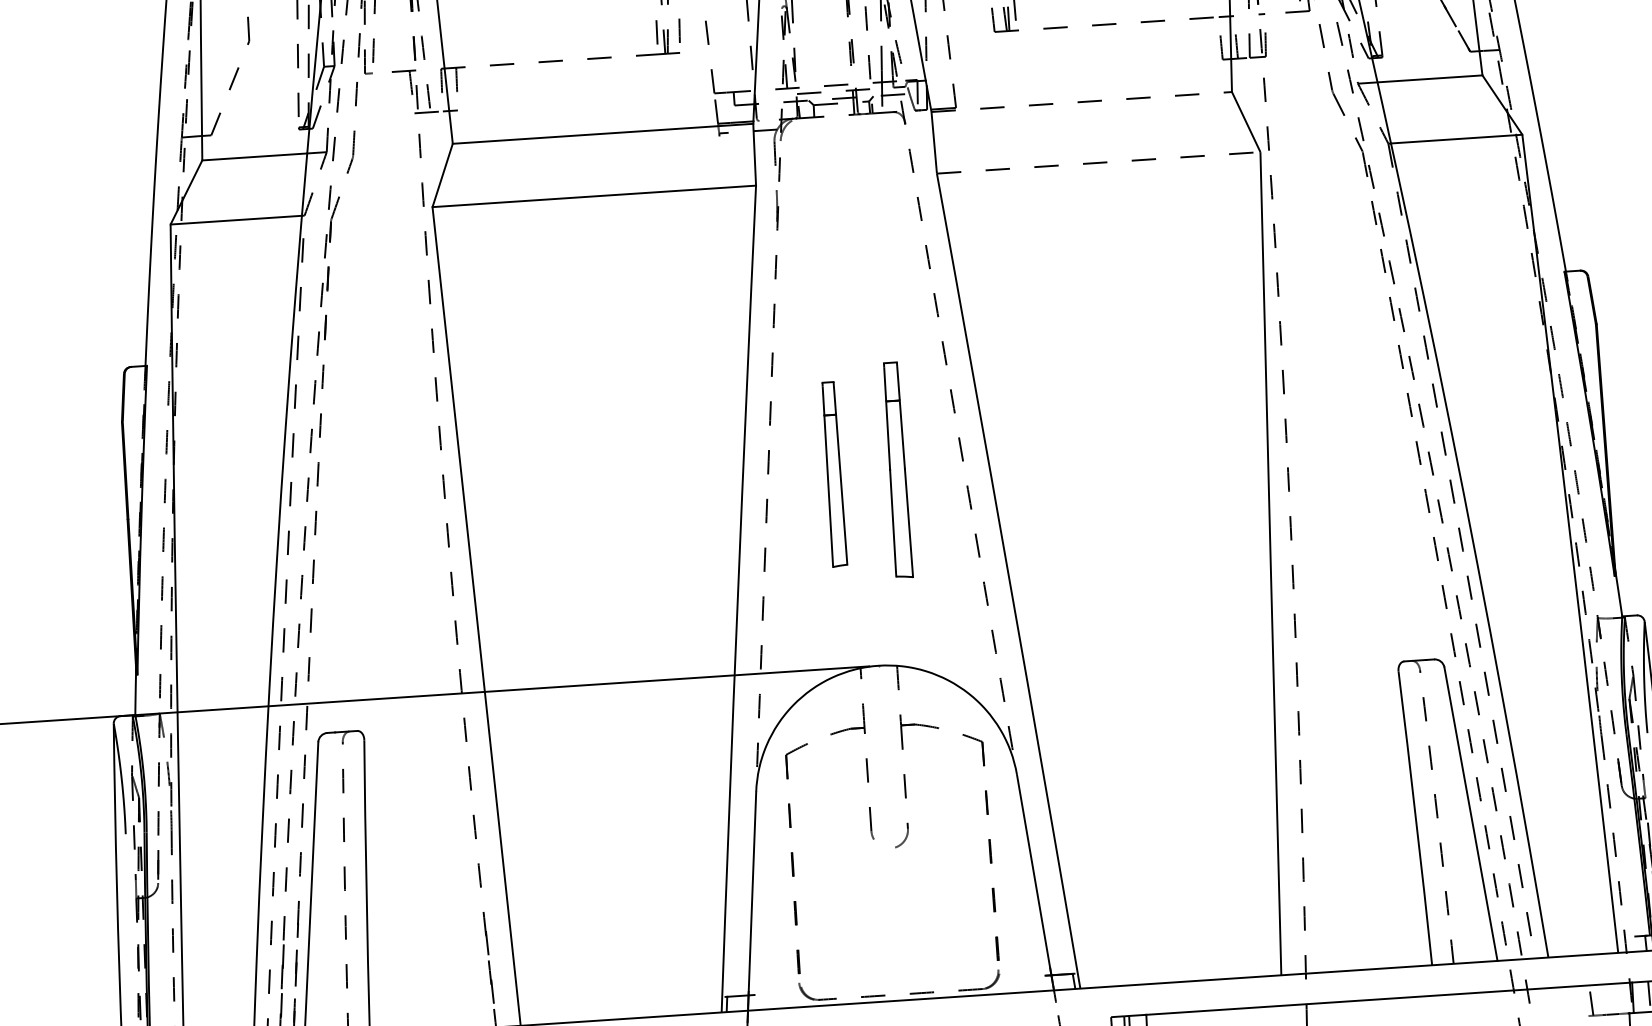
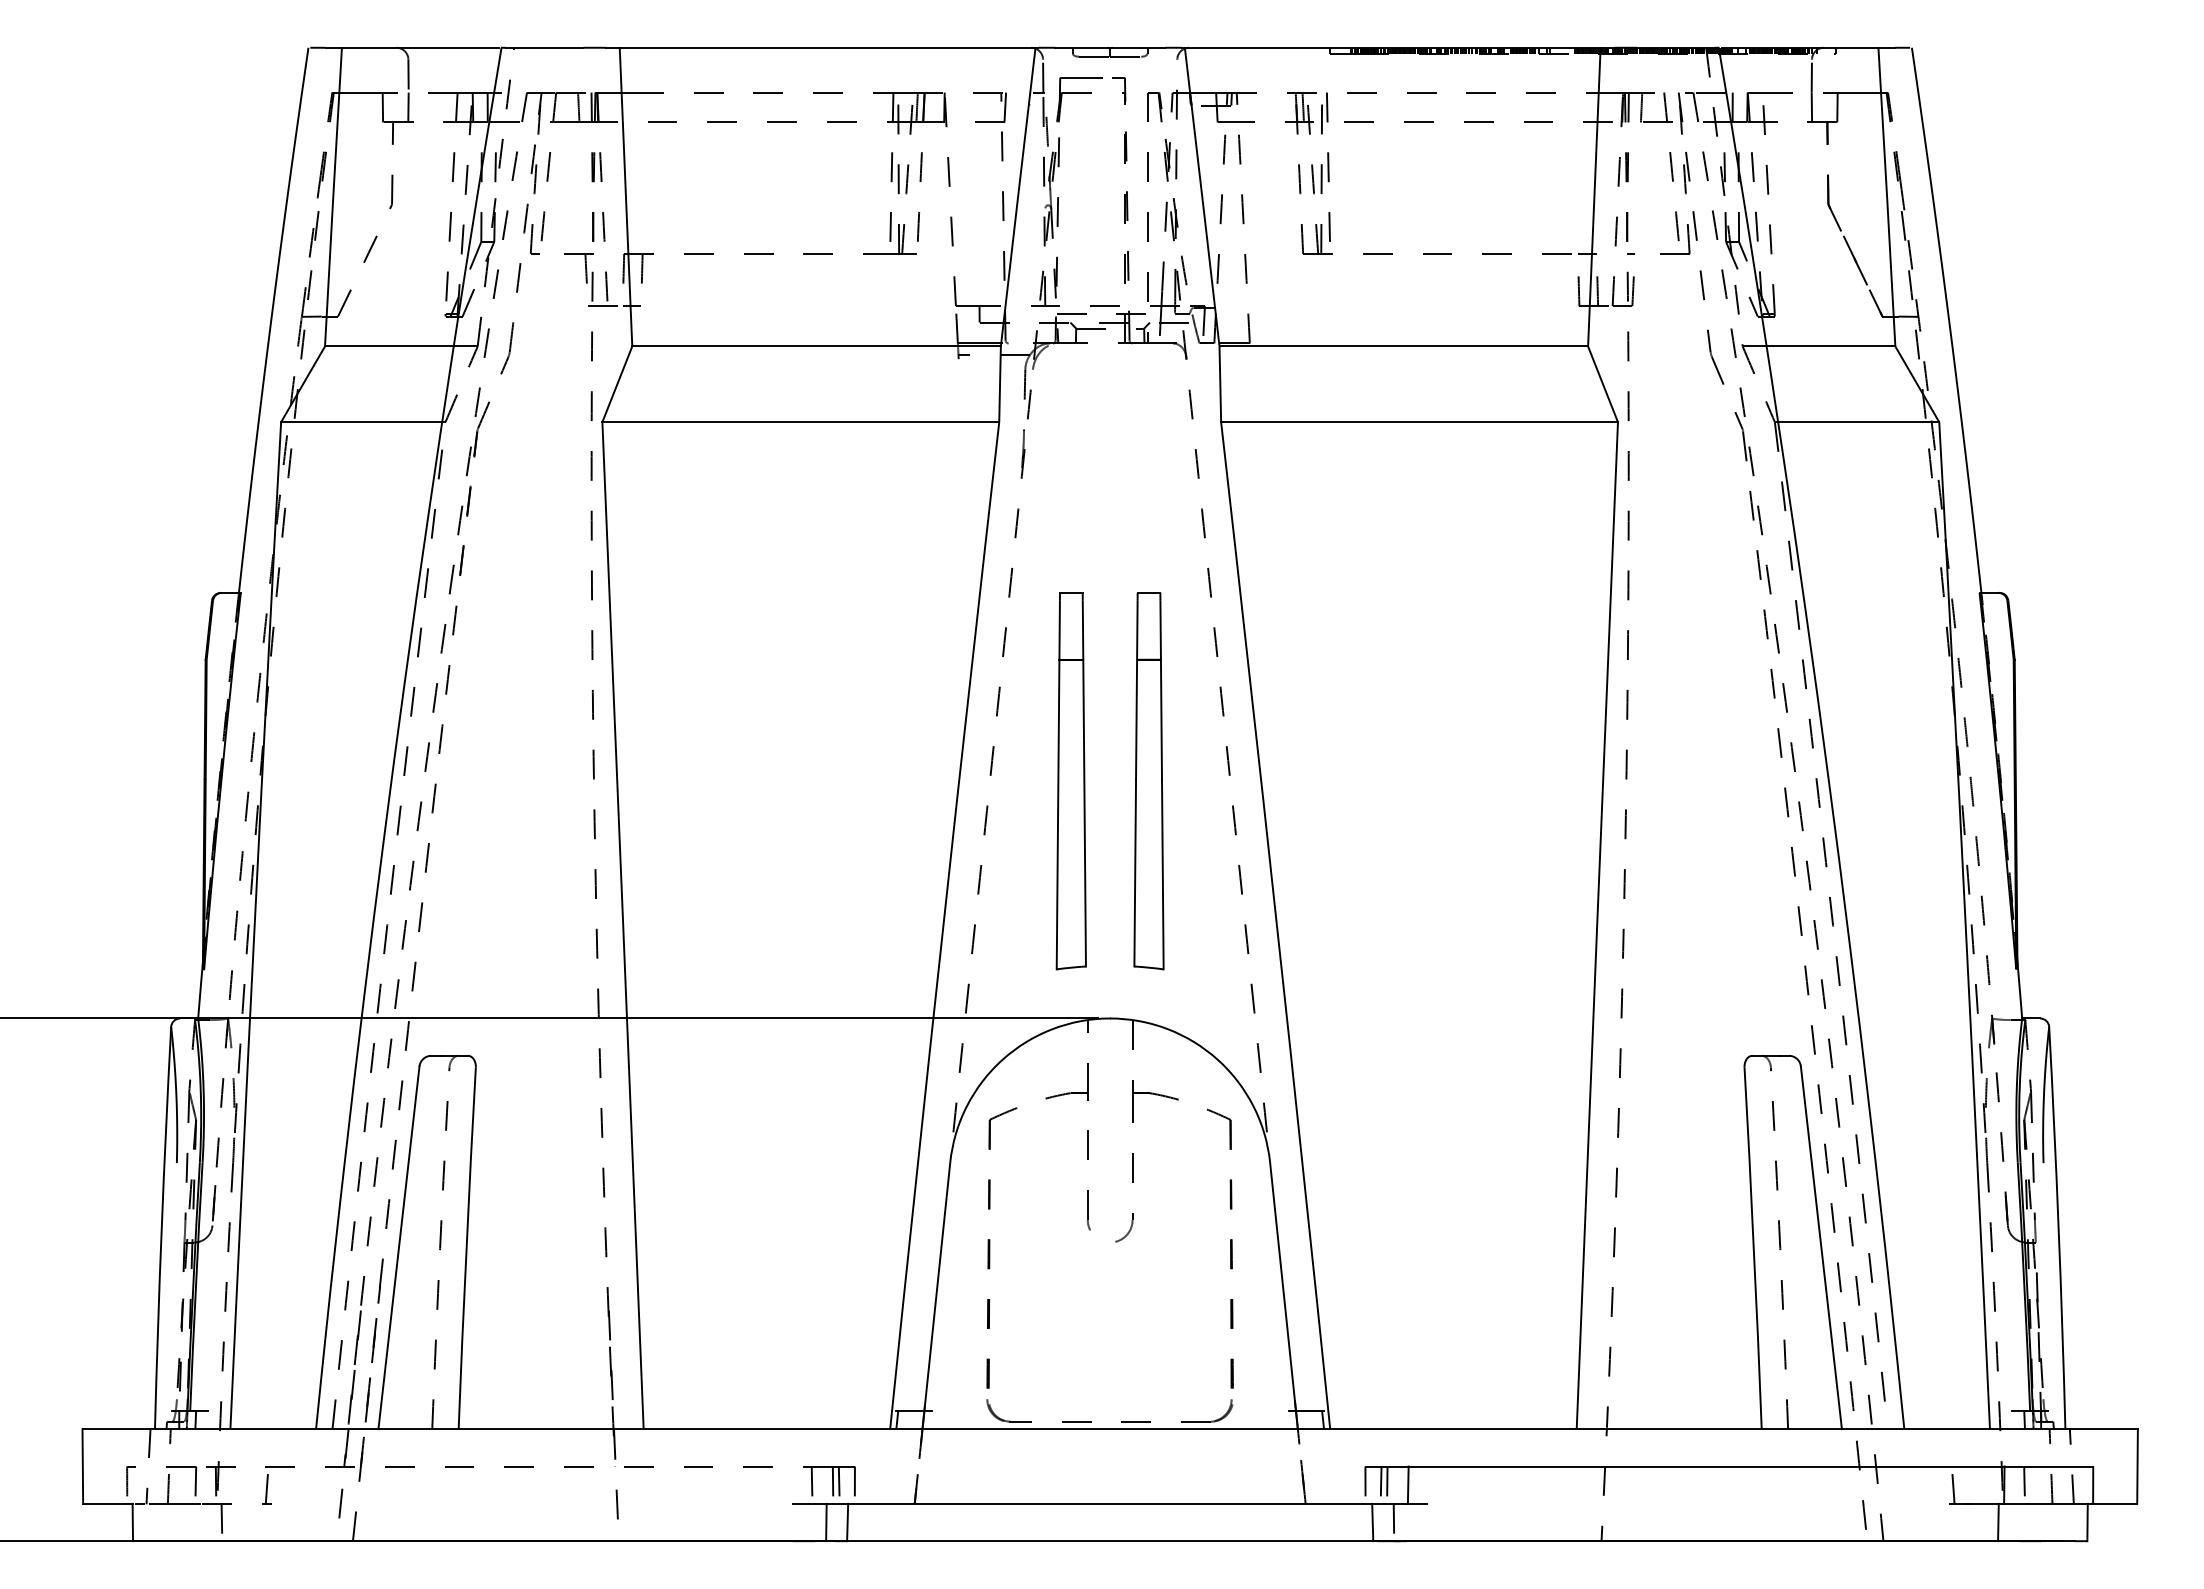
line: (1082, 102) -> (1404, 346), dashed -> solid
line: (1099, 163) -> (1420, 422), dashed -> solid
part: (897, 470) -> (1148, 781), size x1.43
part: (833, 474) -> (1070, 781), size x1.67

